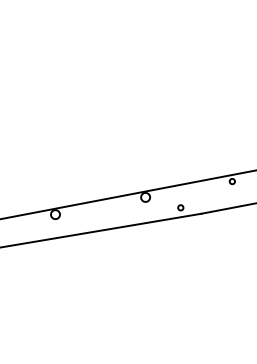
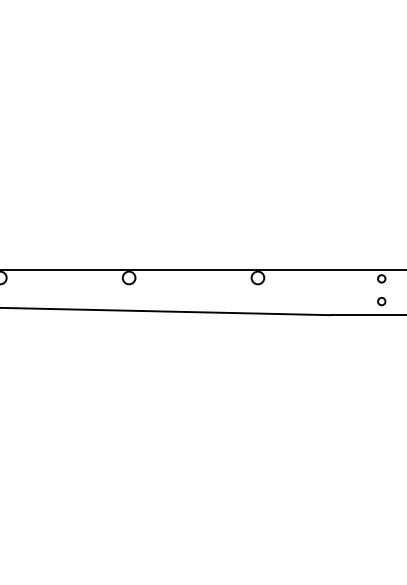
circle: (180, 207) -> (381, 301), moved

